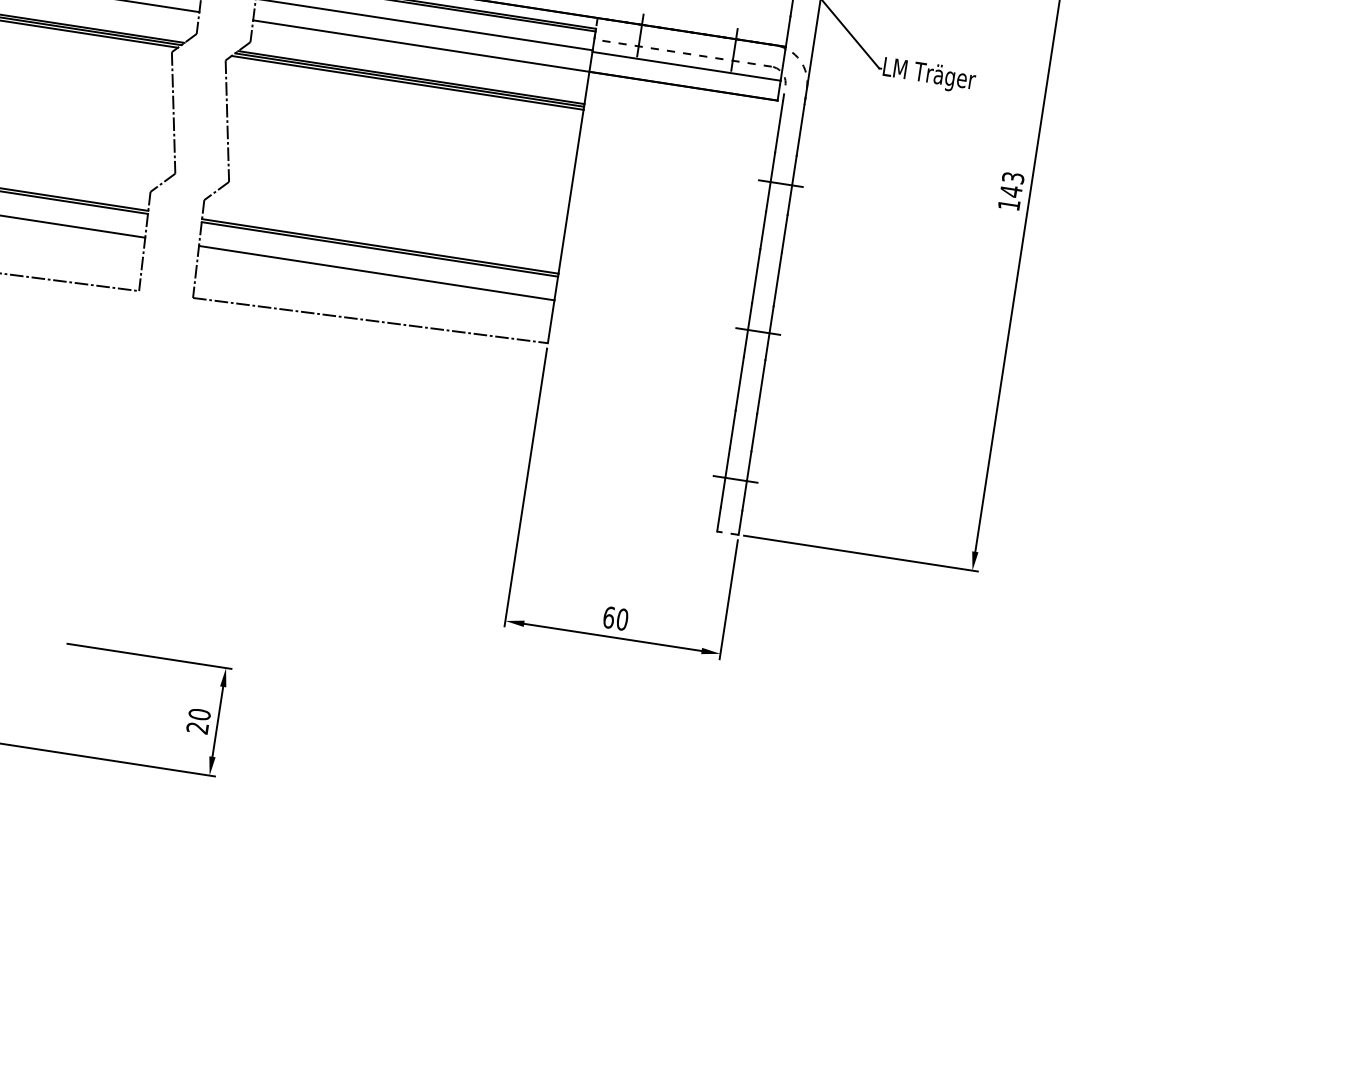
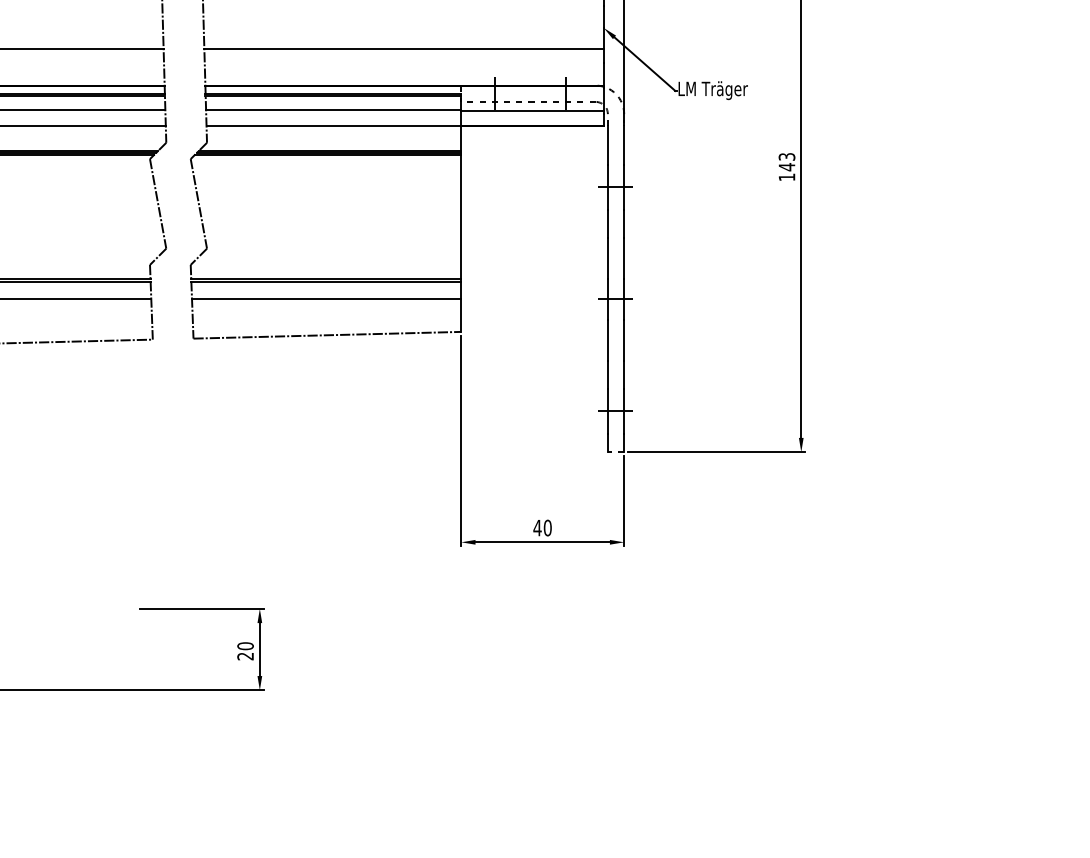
text: (609, 616) -> (537, 527), 60 -> 40

